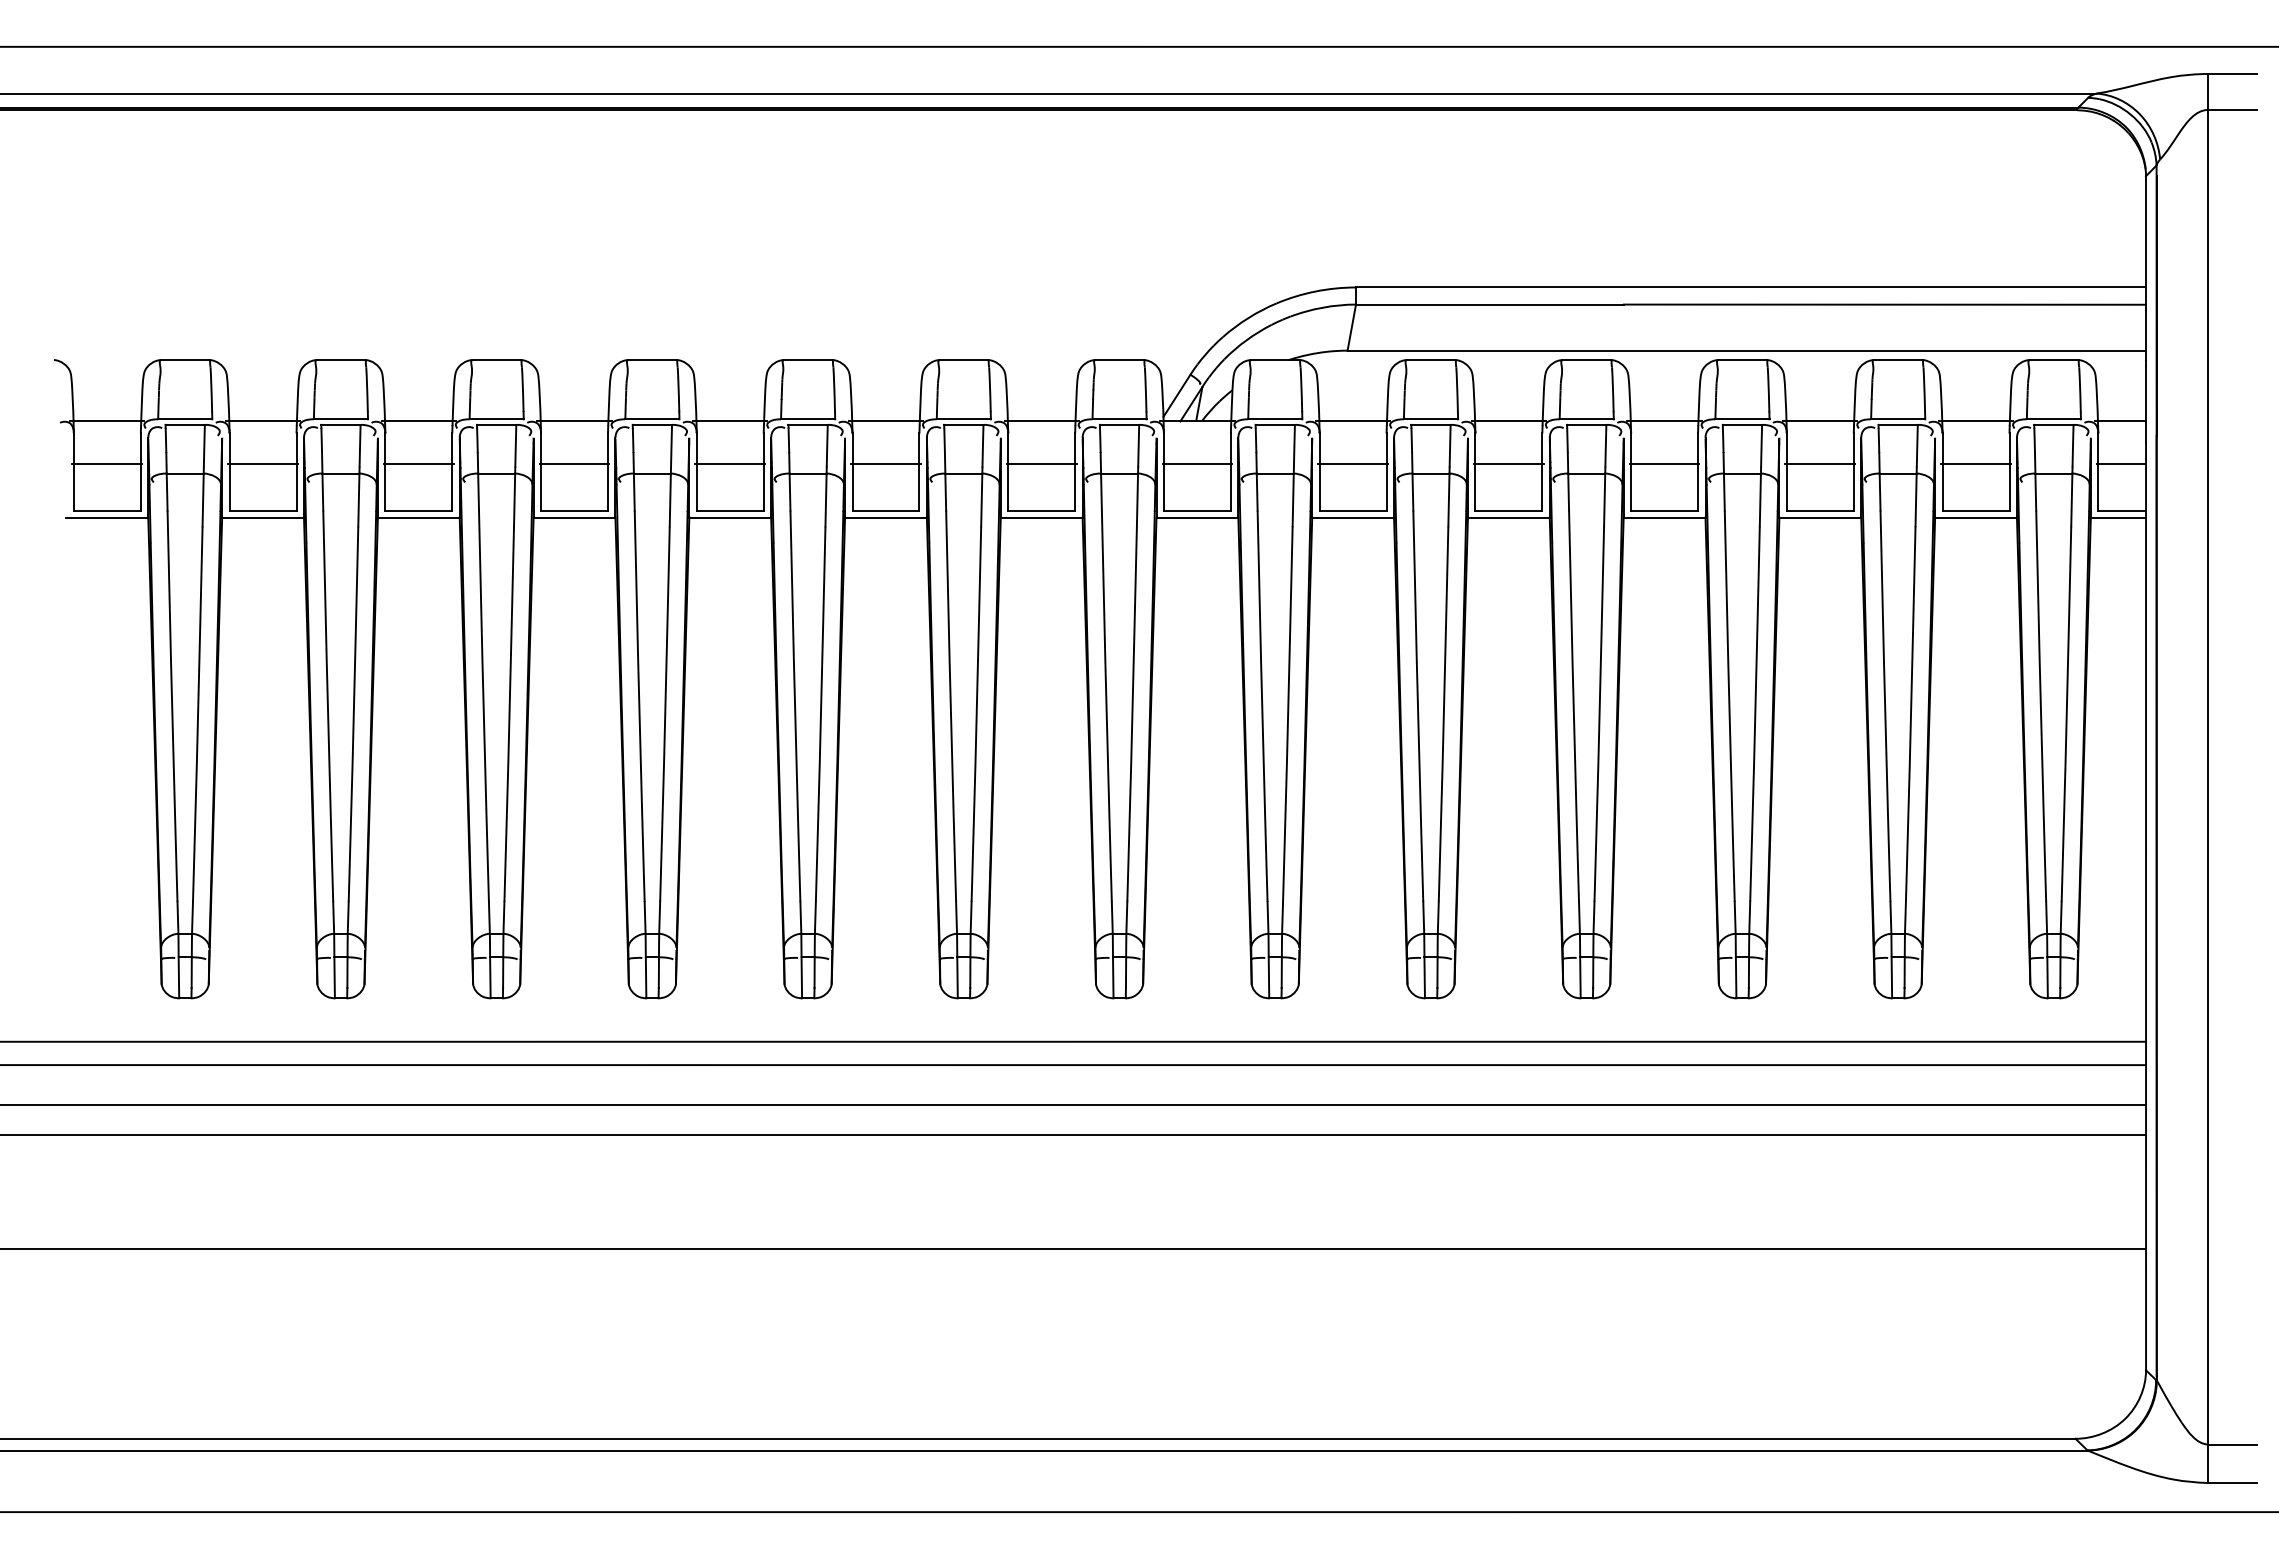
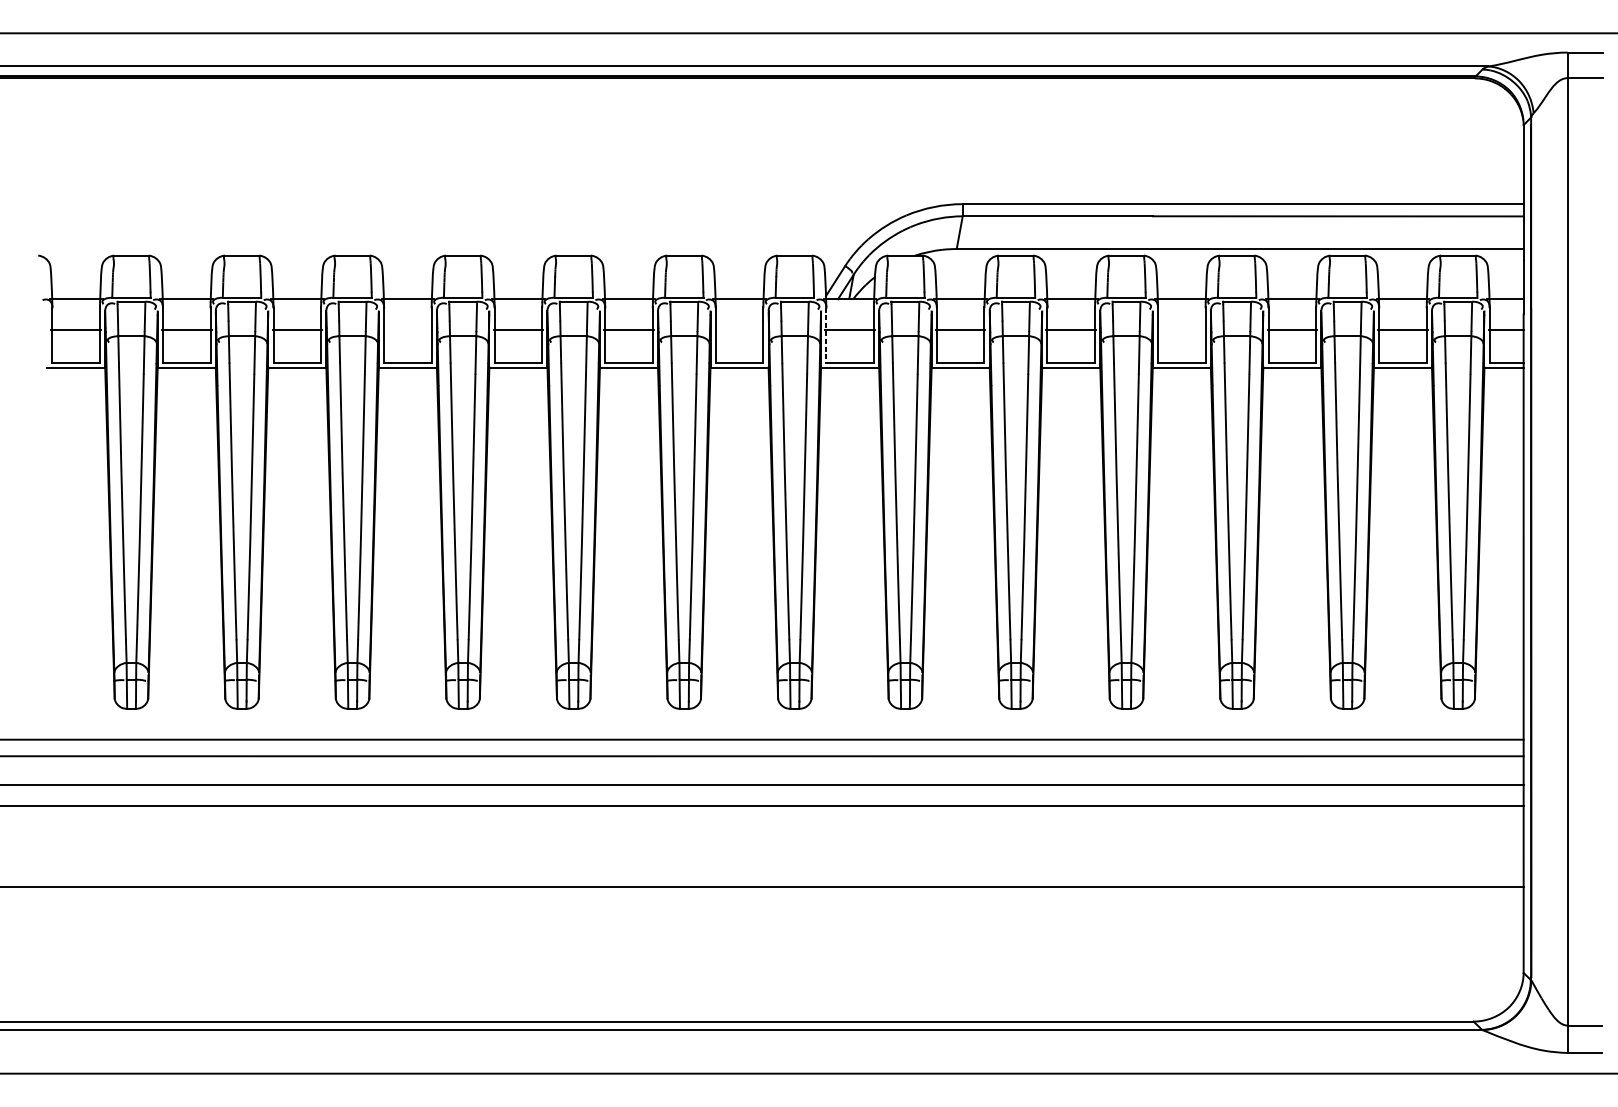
line: (574, 464) -> (407, 329), removed
line: (1041, 464) -> (739, 329), removed
line: (1664, 464) -> (1181, 329), removed
line: (1163, 472) -> (826, 335), solid -> dashed

